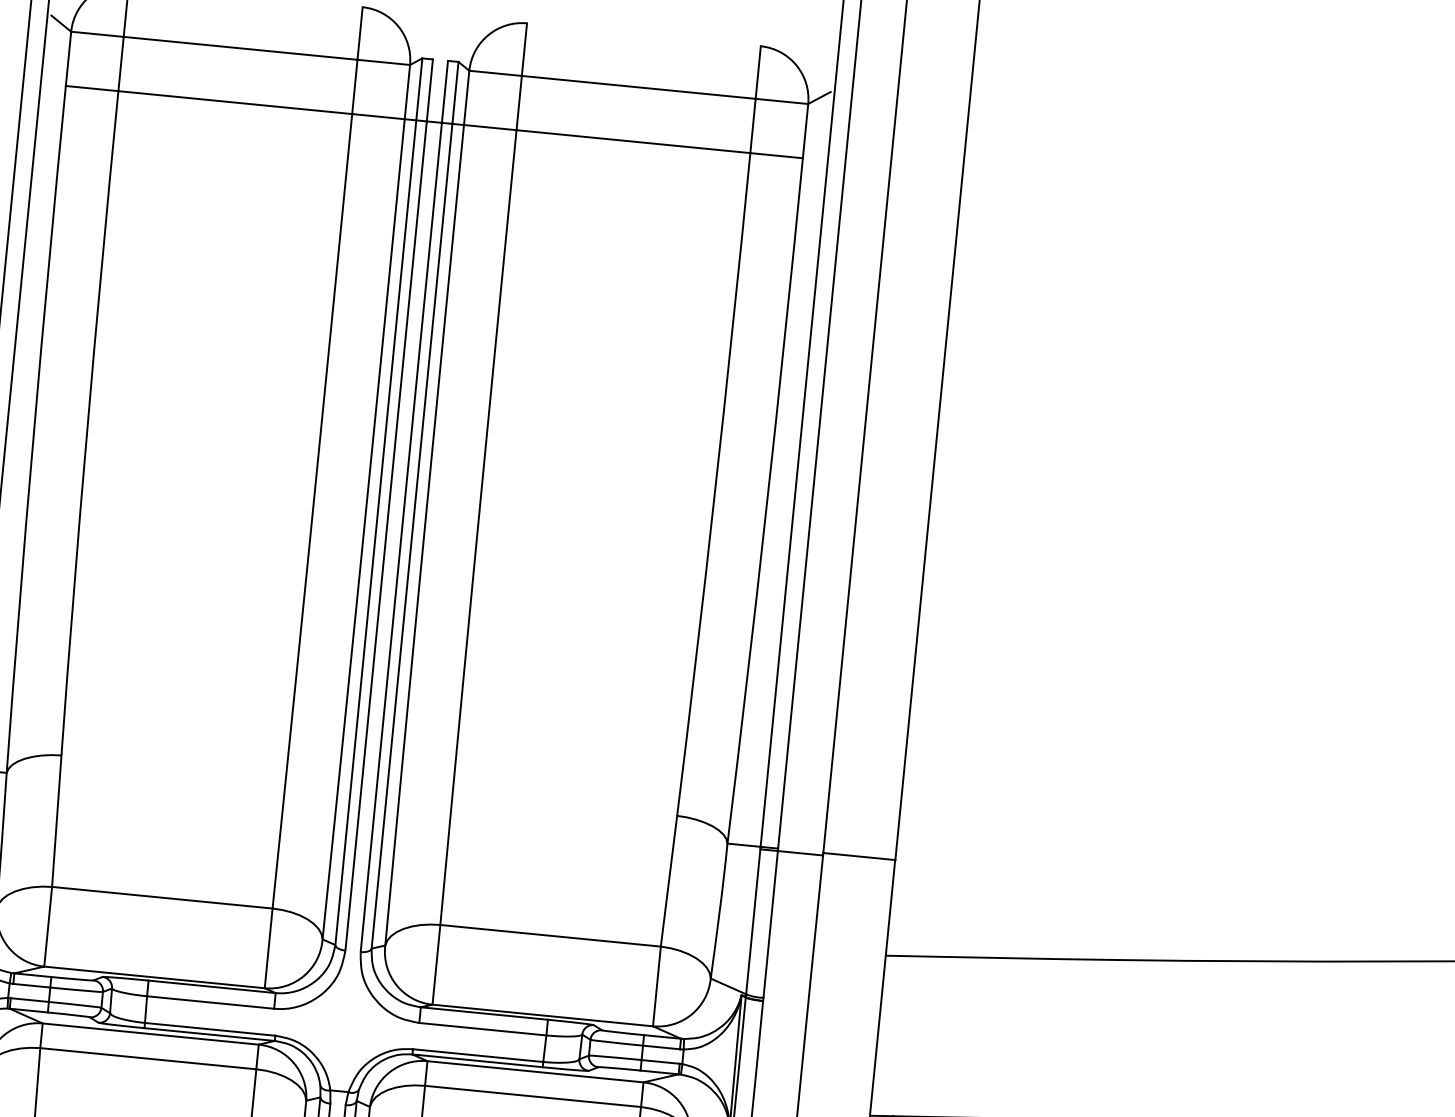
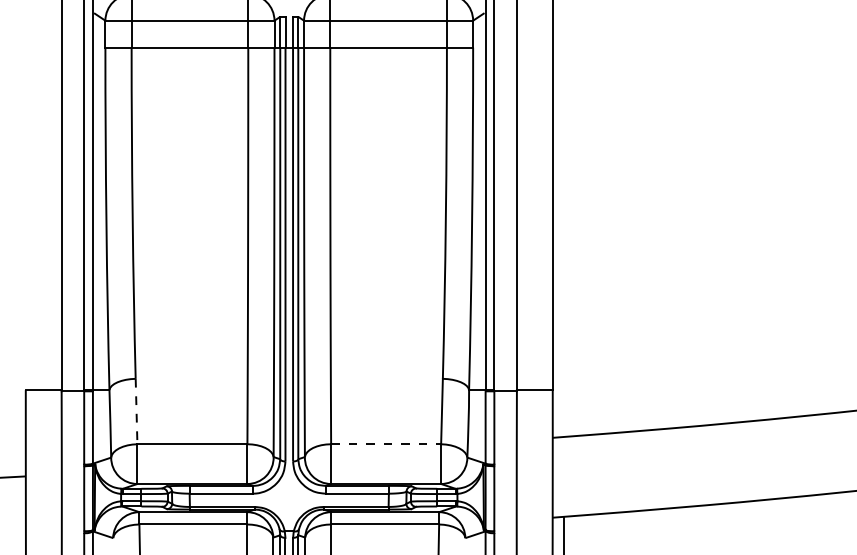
line: (56, 821) -> (136, 411), solid -> dashed
line: (551, 936) -> (386, 444), solid -> dashed

